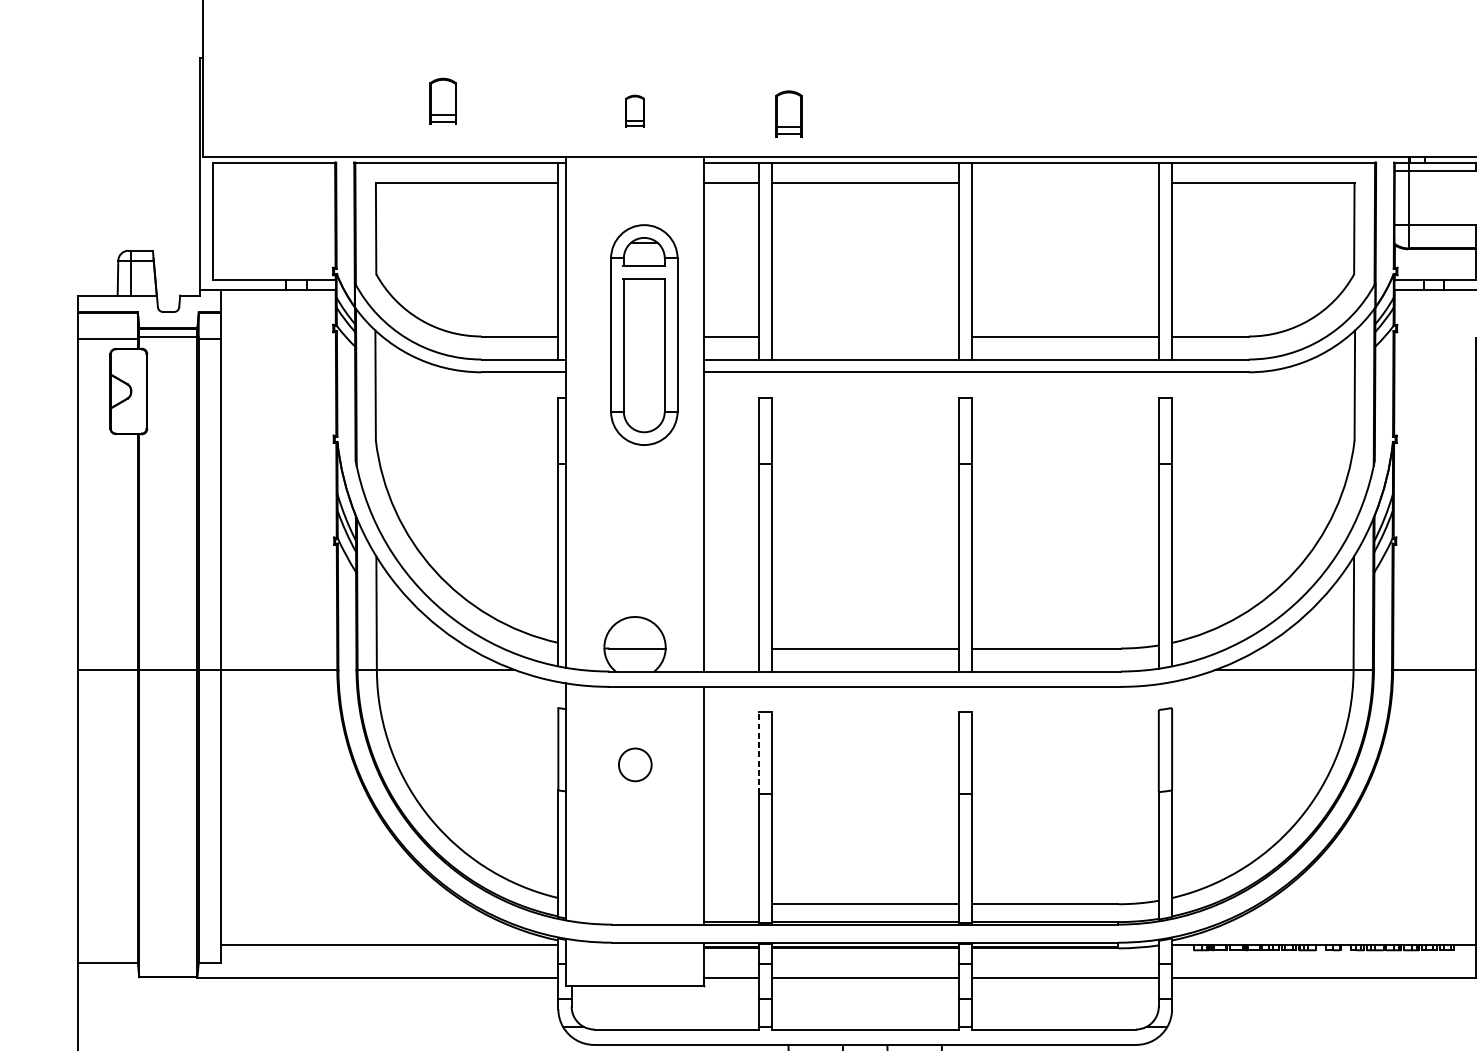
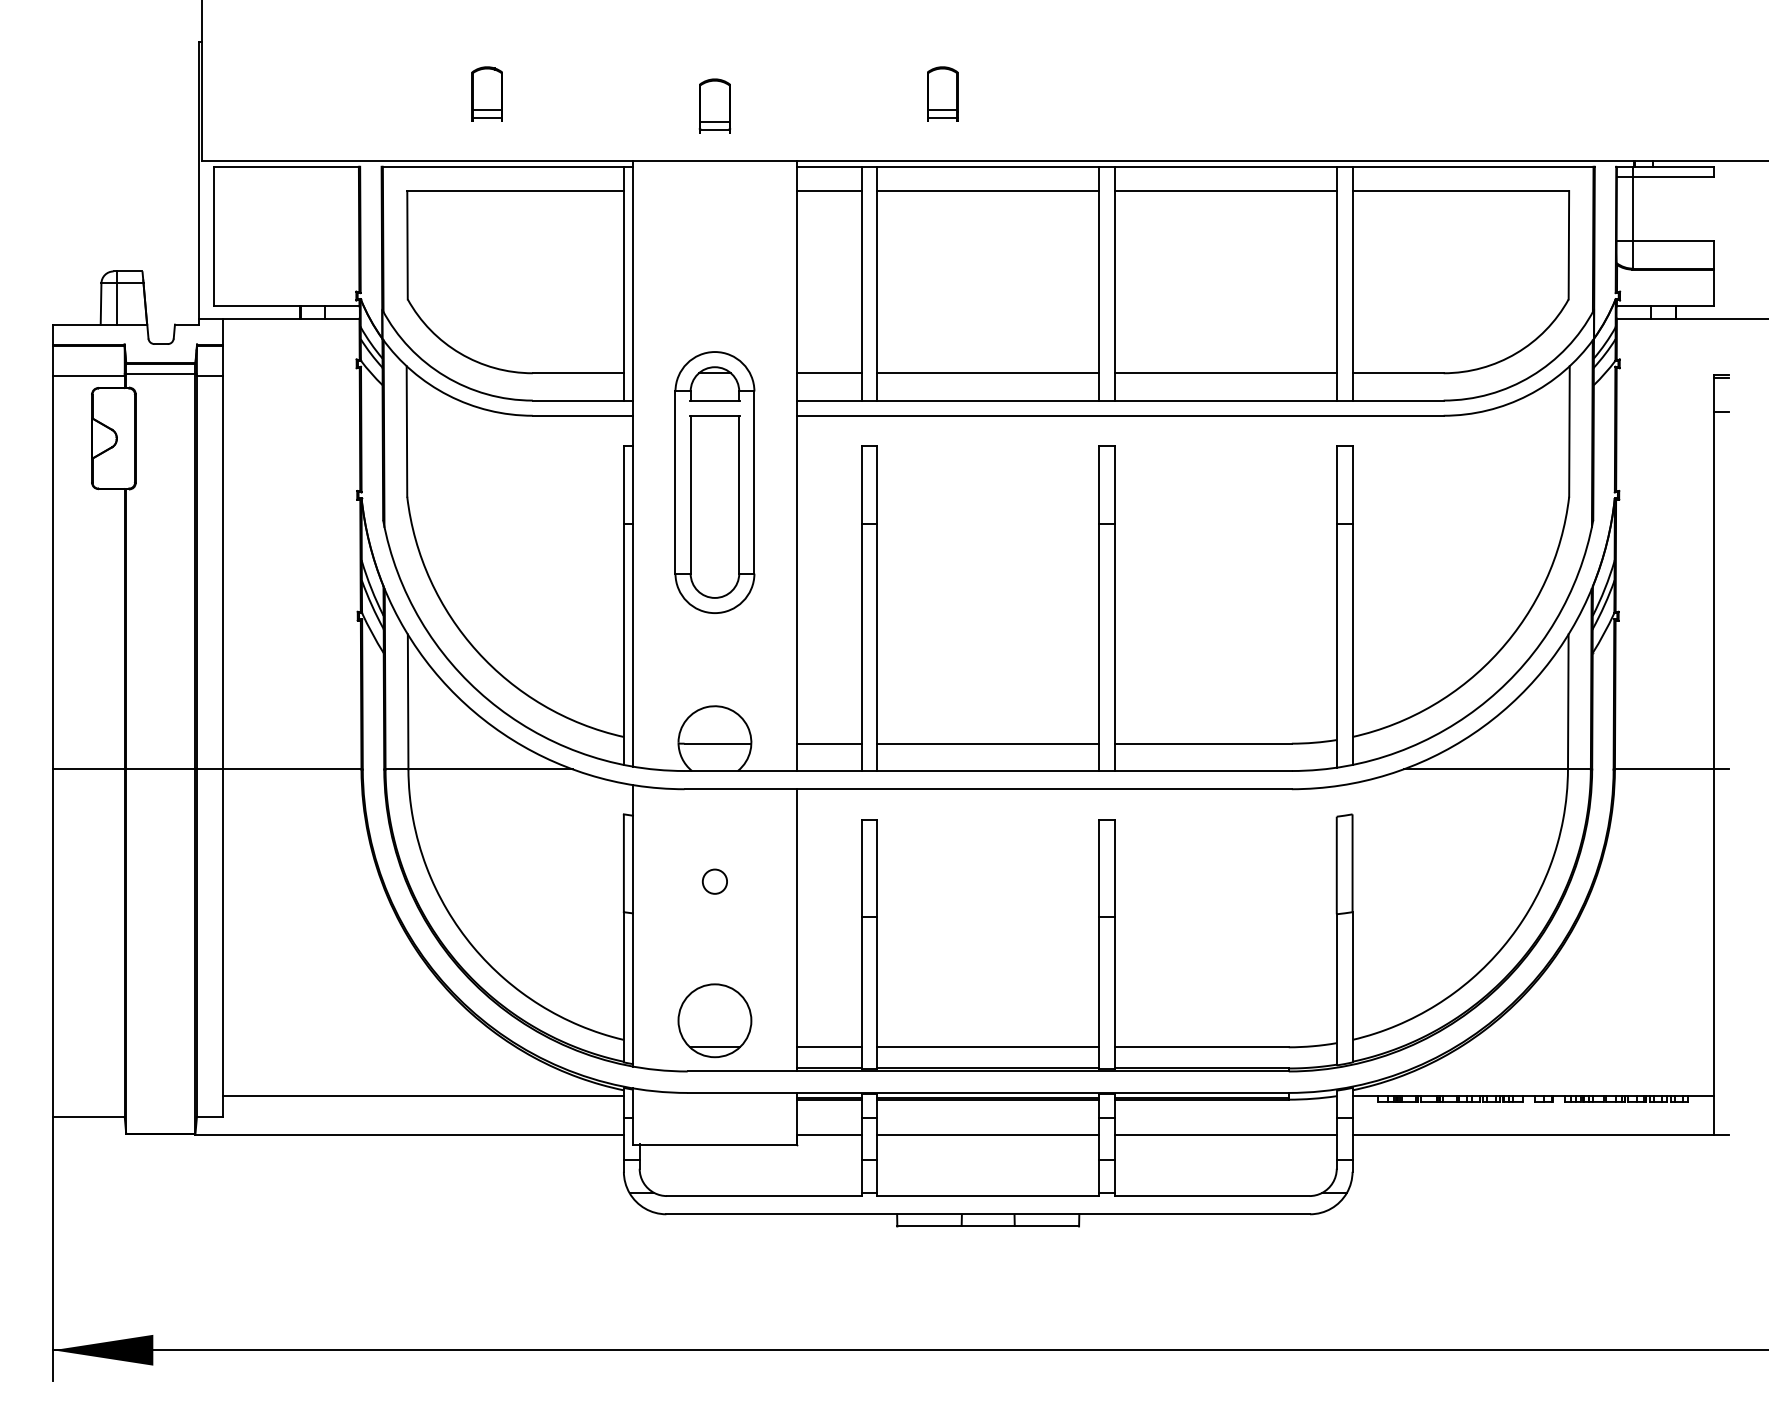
part: (634, 110) -> (714, 105), size x1.43
part: (788, 113) -> (942, 93), moved
line: (1065, 183) -> (1225, 191), added
part: (643, 335) -> (714, 482), moved
line: (865, 336) -> (988, 373), added
line: (730, 648) -> (828, 743), added
line: (758, 753) -> (861, 868), dashed -> solid
circle: (634, 764) -> (714, 881), size x0.62
part: (634, 881) -> (714, 1020), added
line: (730, 904) -> (828, 1047), added

